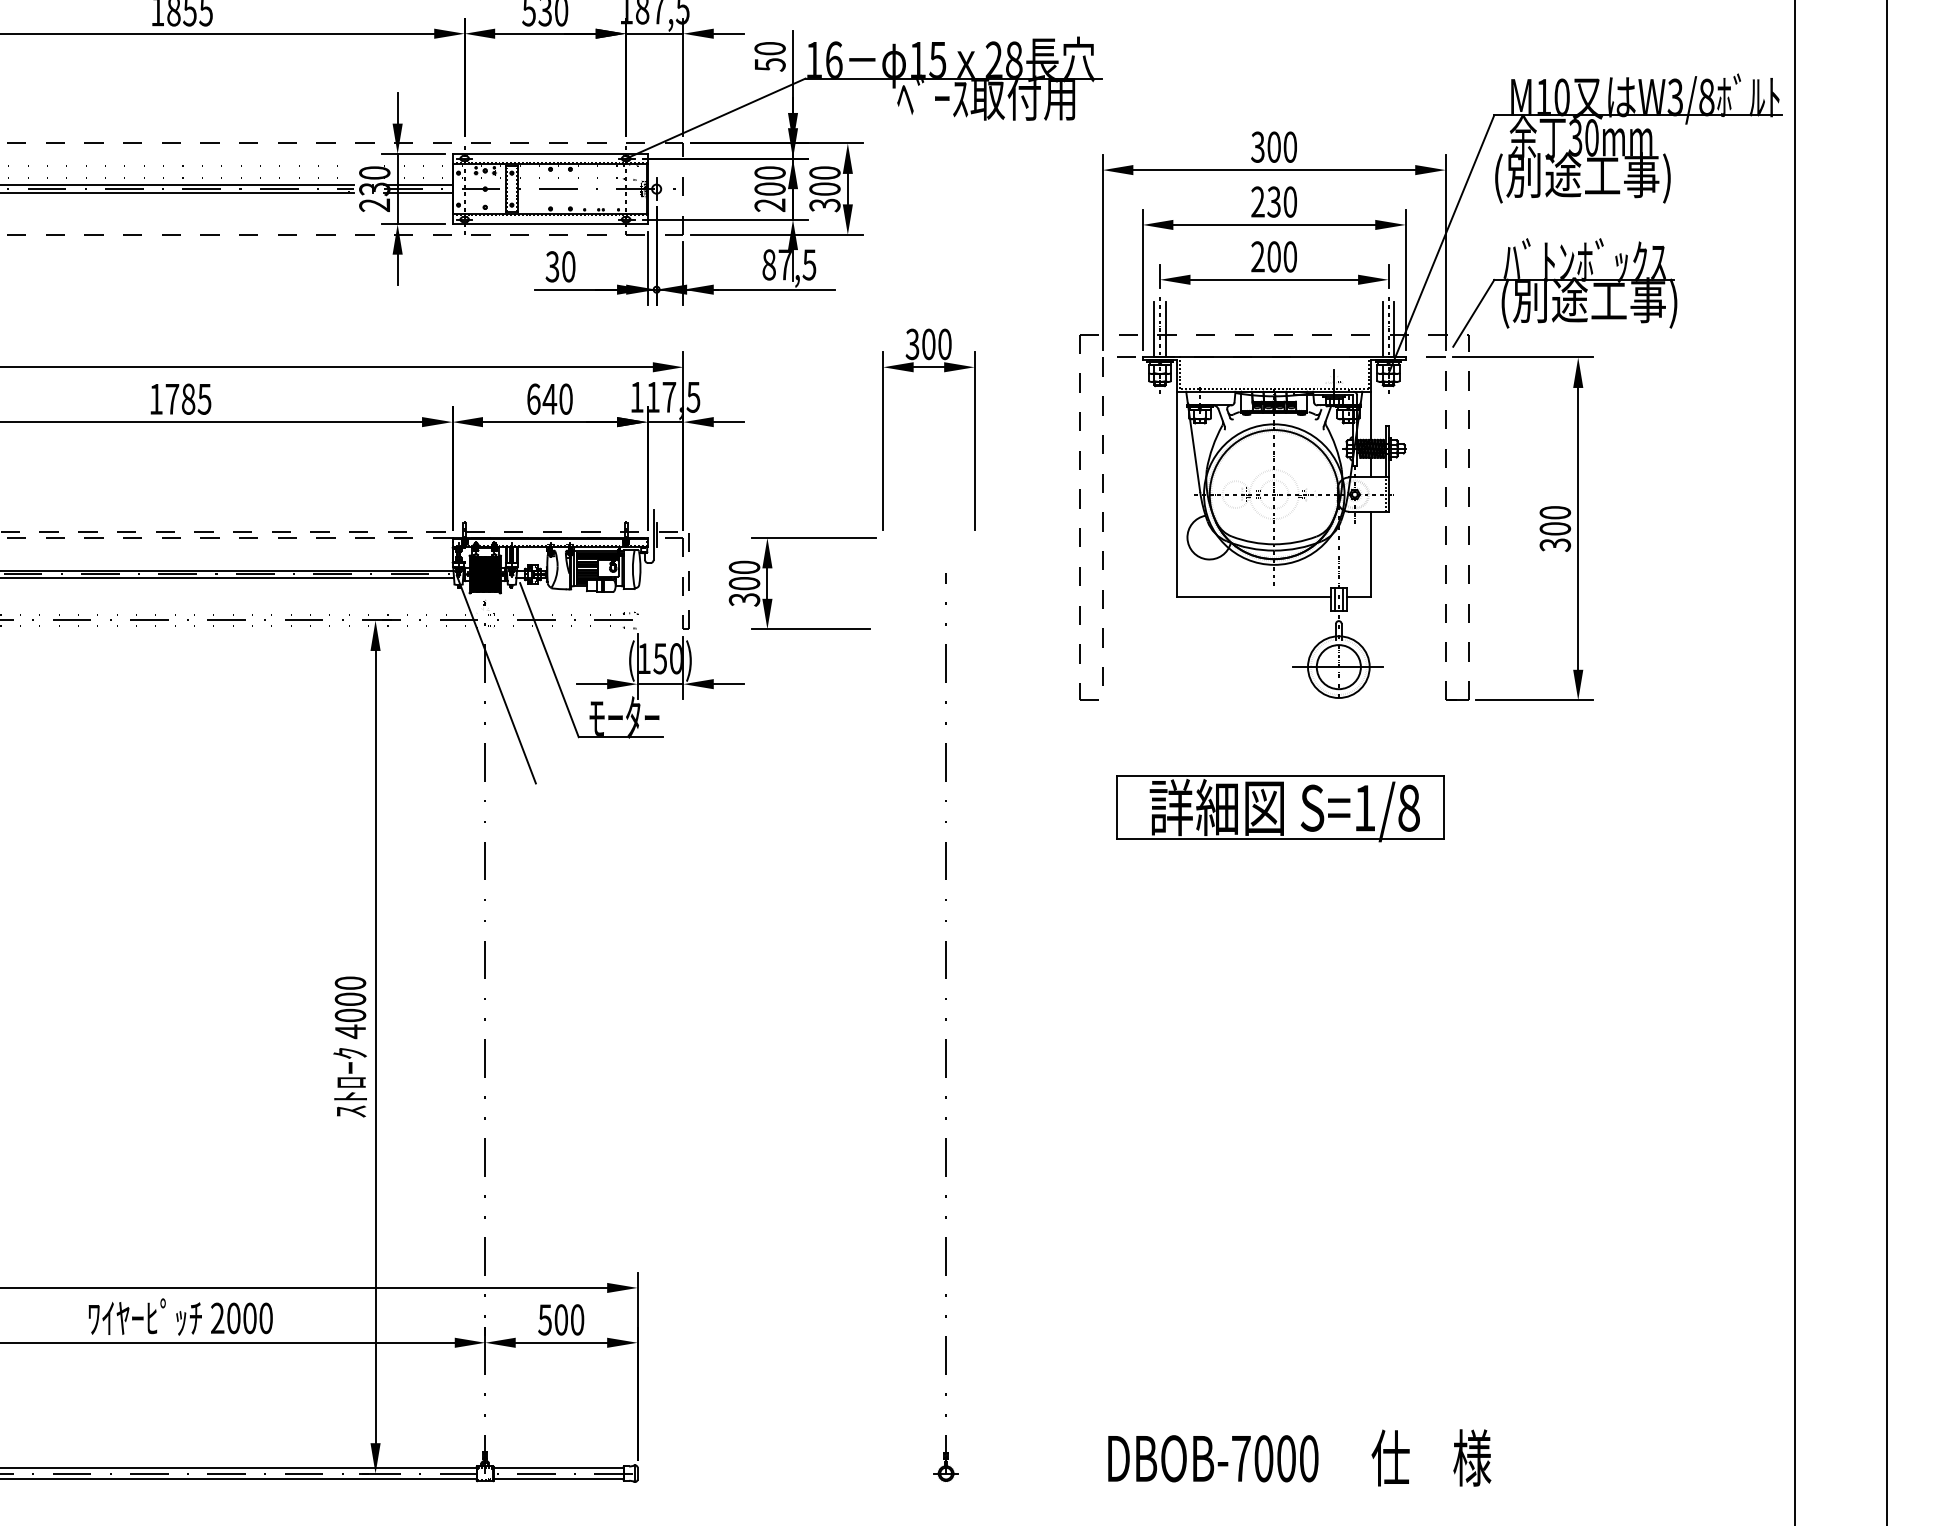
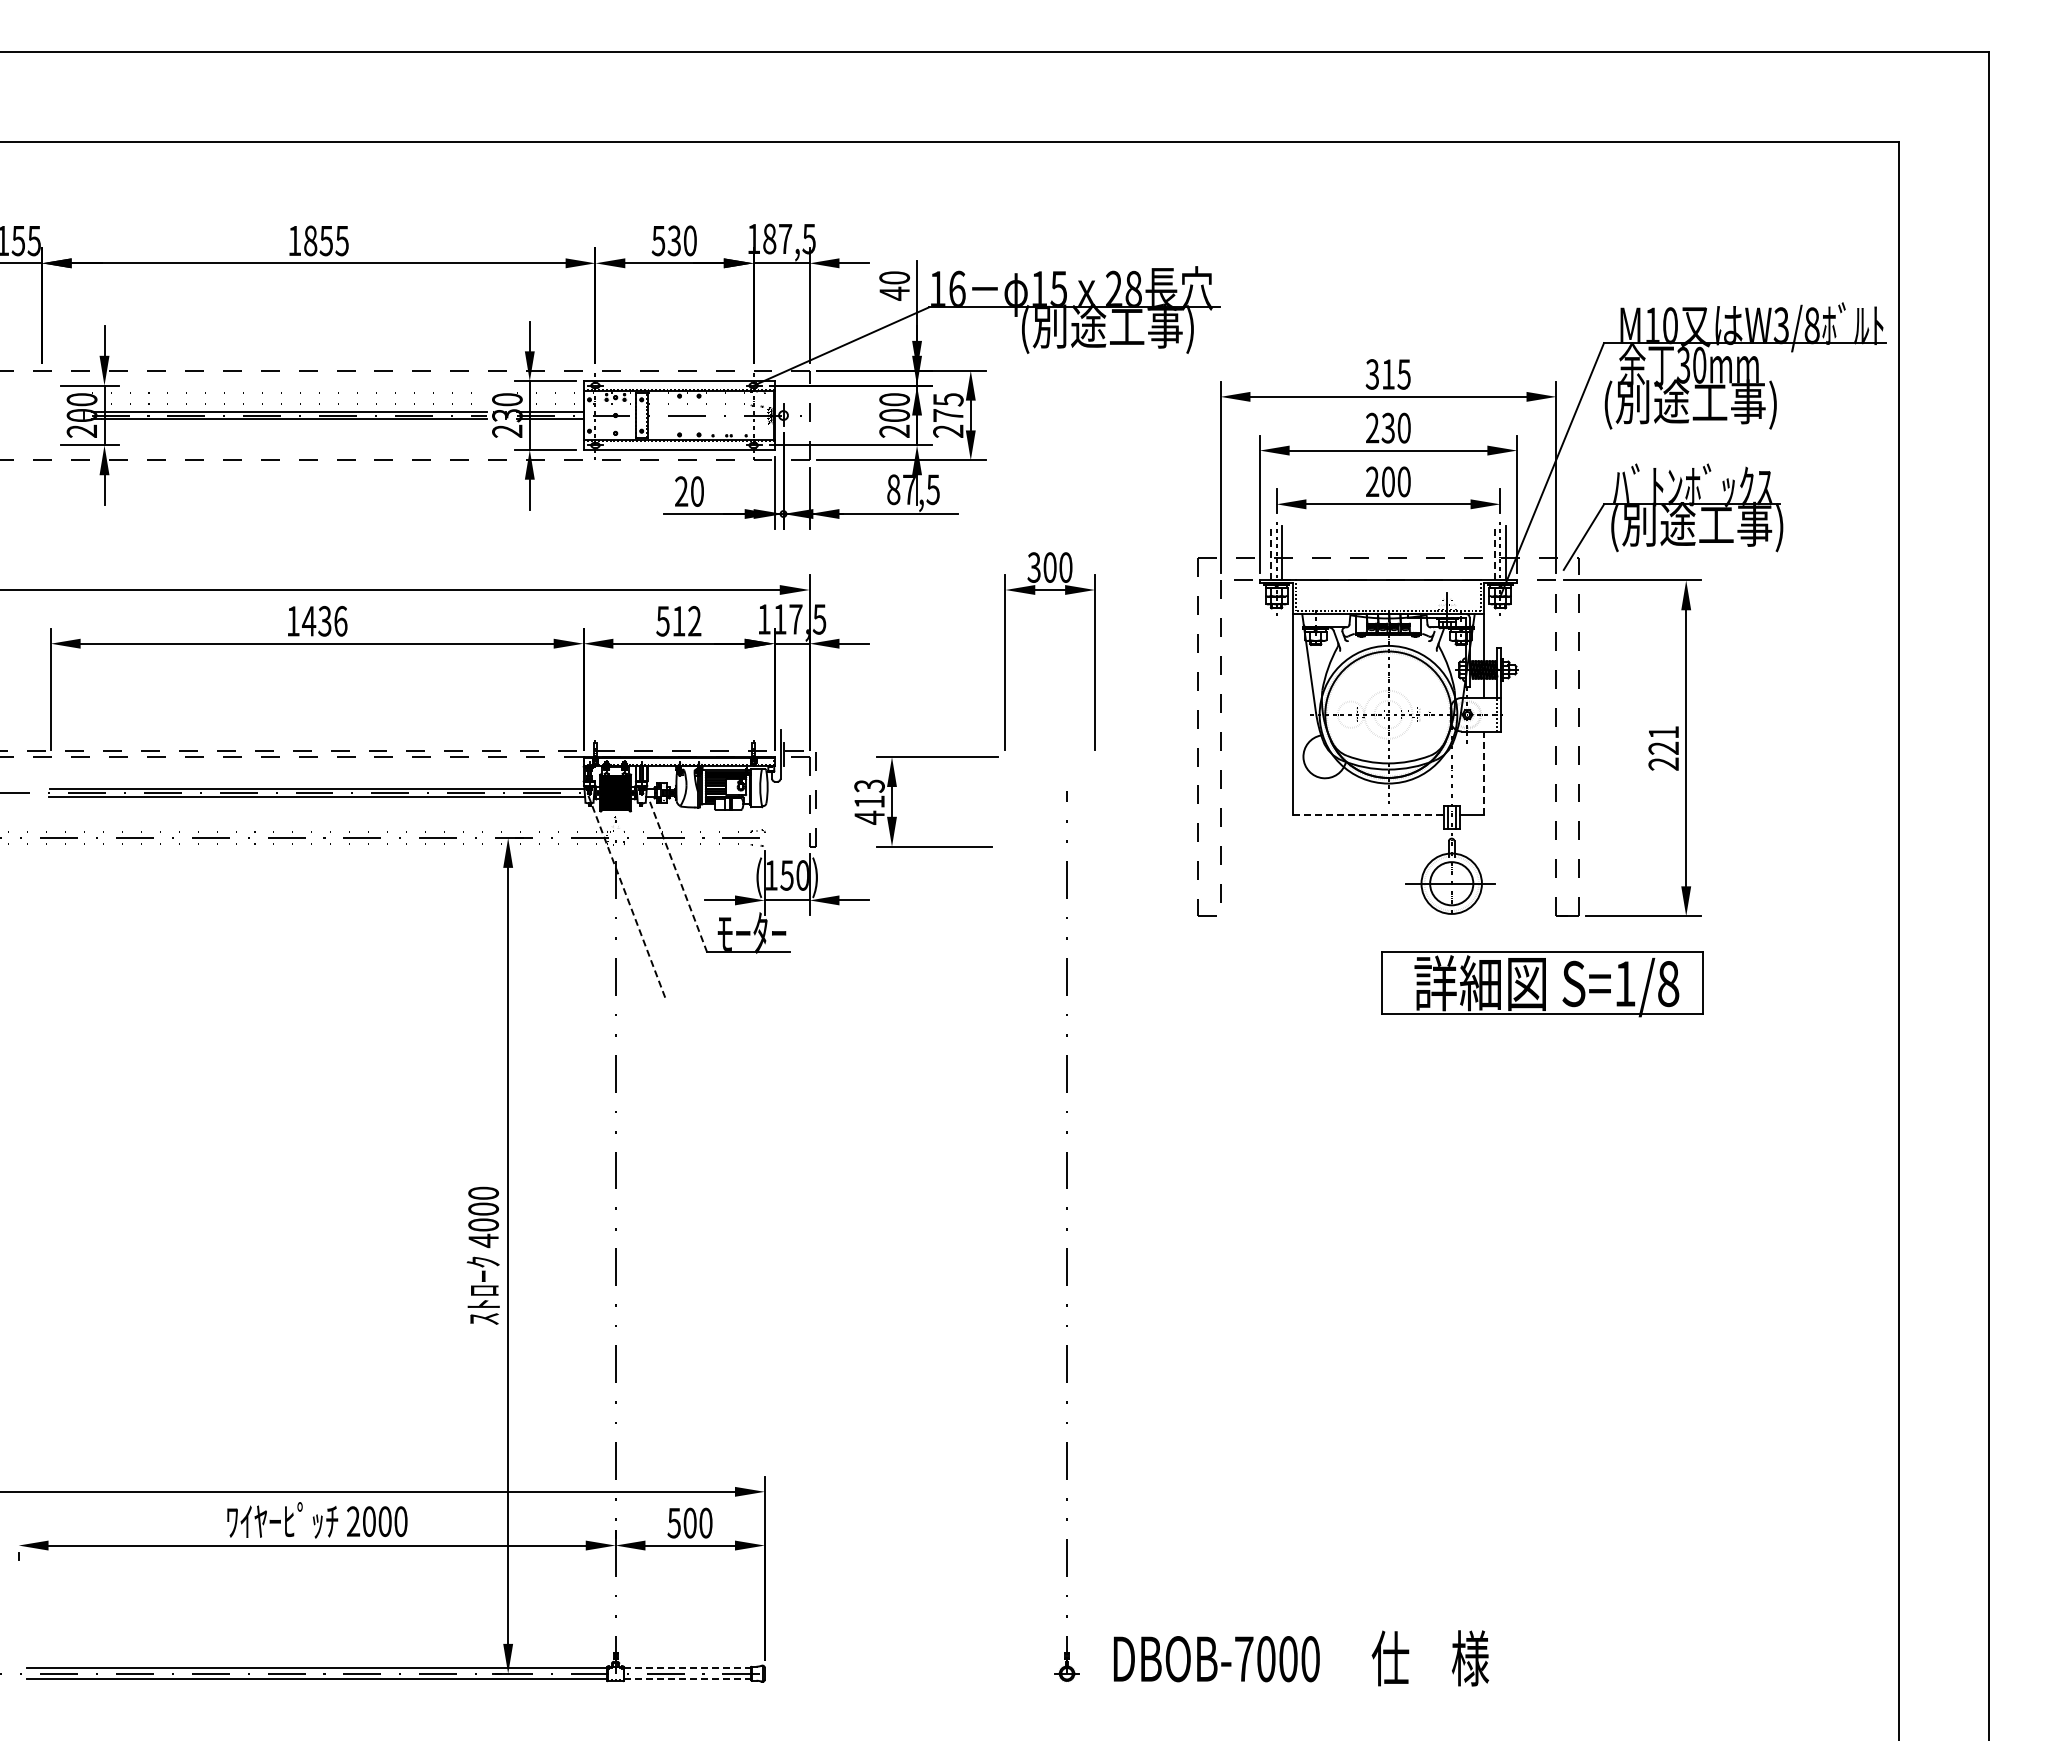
text: (769, 64) -> (894, 293), 50 -> 40
text: (986, 100) -> (1106, 328), ﾍﾞｰｽ取付用 -> (別途工事)
text: (1282, 147) -> (1396, 374), 300 -> 315
text: (825, 189) -> (948, 415), 300 -> 275
text: (552, 266) -> (681, 491), 30 -> 20
line: (1153, 328) -> (1270, 552), solid -> dashed
line: (1382, 328) -> (1494, 552), solid -> dashed
text: (188, 398) -> (324, 620), 1785 -> 1436
text: (549, 398) -> (678, 620), 640 -> 512
text: (1555, 529) -> (1663, 748), 300 -> 221
line: (1371, 554) -> (1483, 773), solid -> dashed
text: (744, 583) -> (869, 801), 300 -> 413
line: (1254, 597) -> (1369, 815), solid -> dashed
line: (549, 659) -> (678, 876), solid -> dashed
line: (496, 679) -> (626, 895), solid -> dashed
part: (1280, 808) -> (1542, 984), moved
text: (1299, 1458) -> (1301, 1658), moved
line: (558, 1468) -> (687, 1668), solid -> dashed
line: (558, 1479) -> (687, 1679), solid -> dashed

